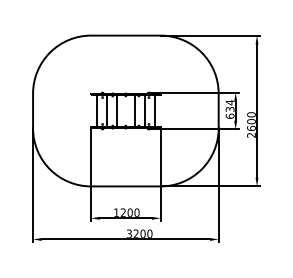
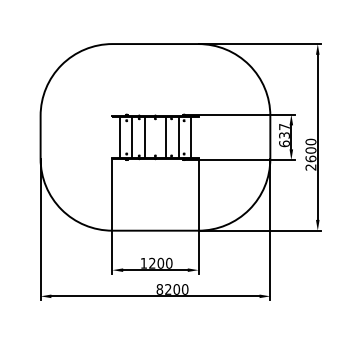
text: (230, 102) -> (284, 126), 634 -> 637
text: (129, 233) -> (159, 289), 3200 -> 8200

